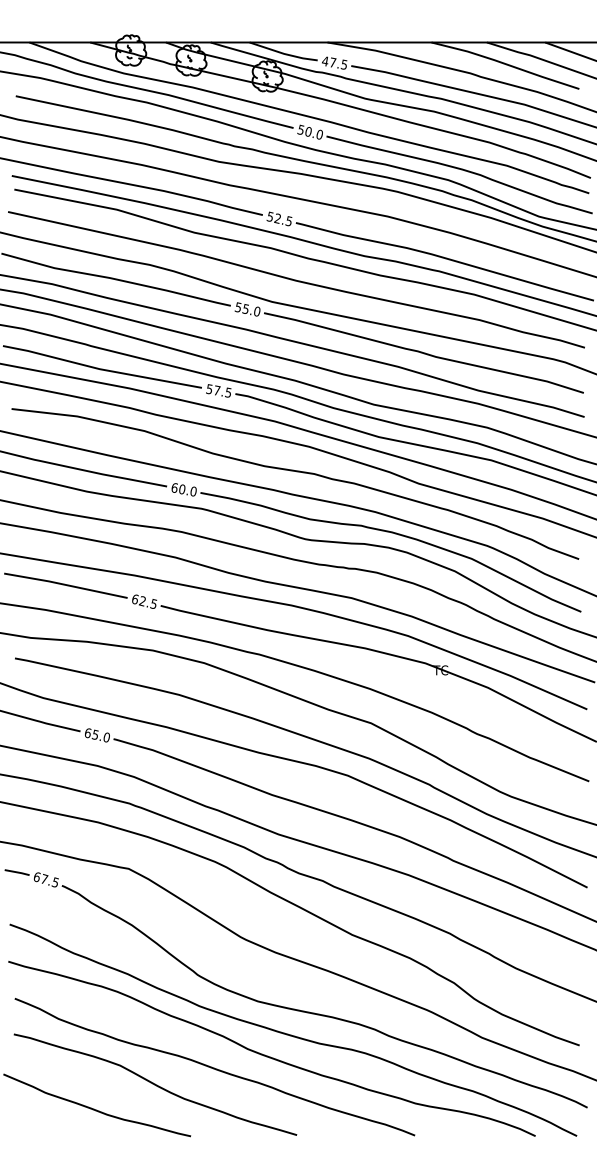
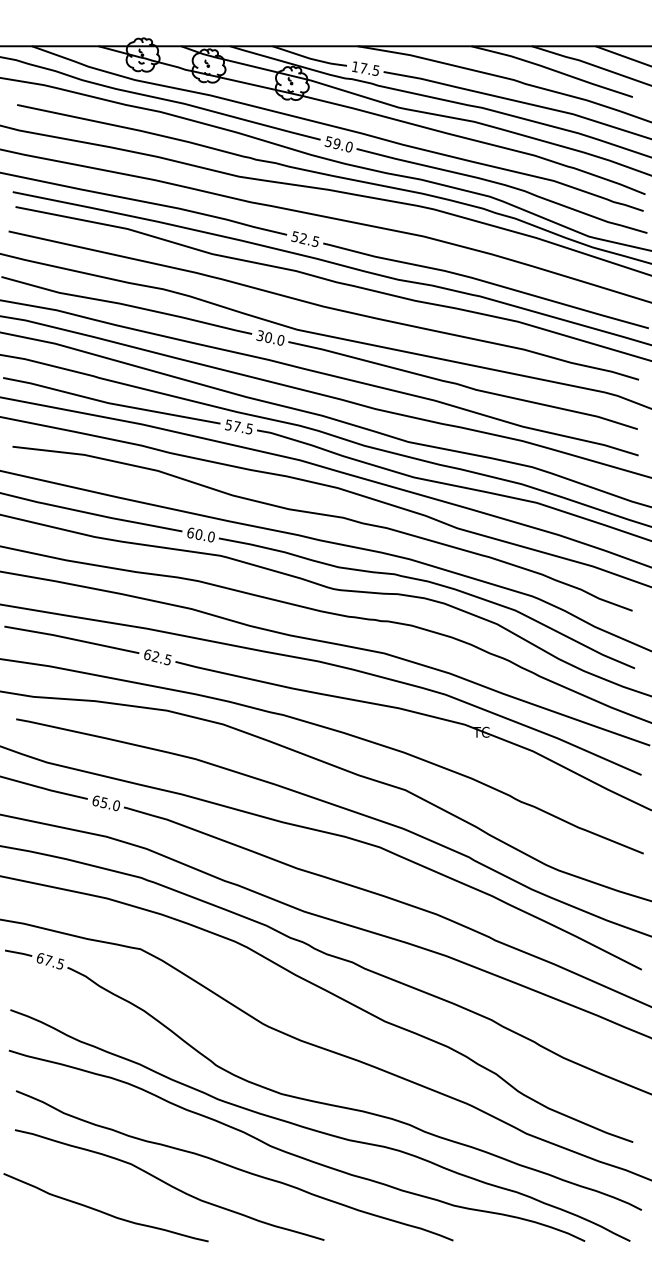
text: (324, 61) -> (354, 66), 47.5 -> 17.5
text: (308, 131) -> (336, 143), 50.0 -> 59.0
text: (242, 308) -> (264, 336), 55.0 -> 30.0

